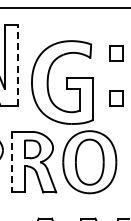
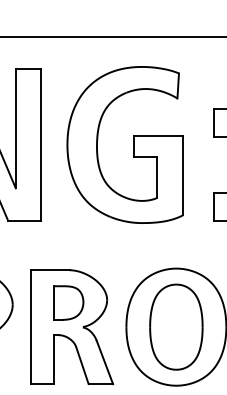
line: (18, 65) -> (42, 144), dashed -> solid
part: (62, 82) -> (124, 144), moved
line: (12, 162) -> (30, 327), dashed -> solid

